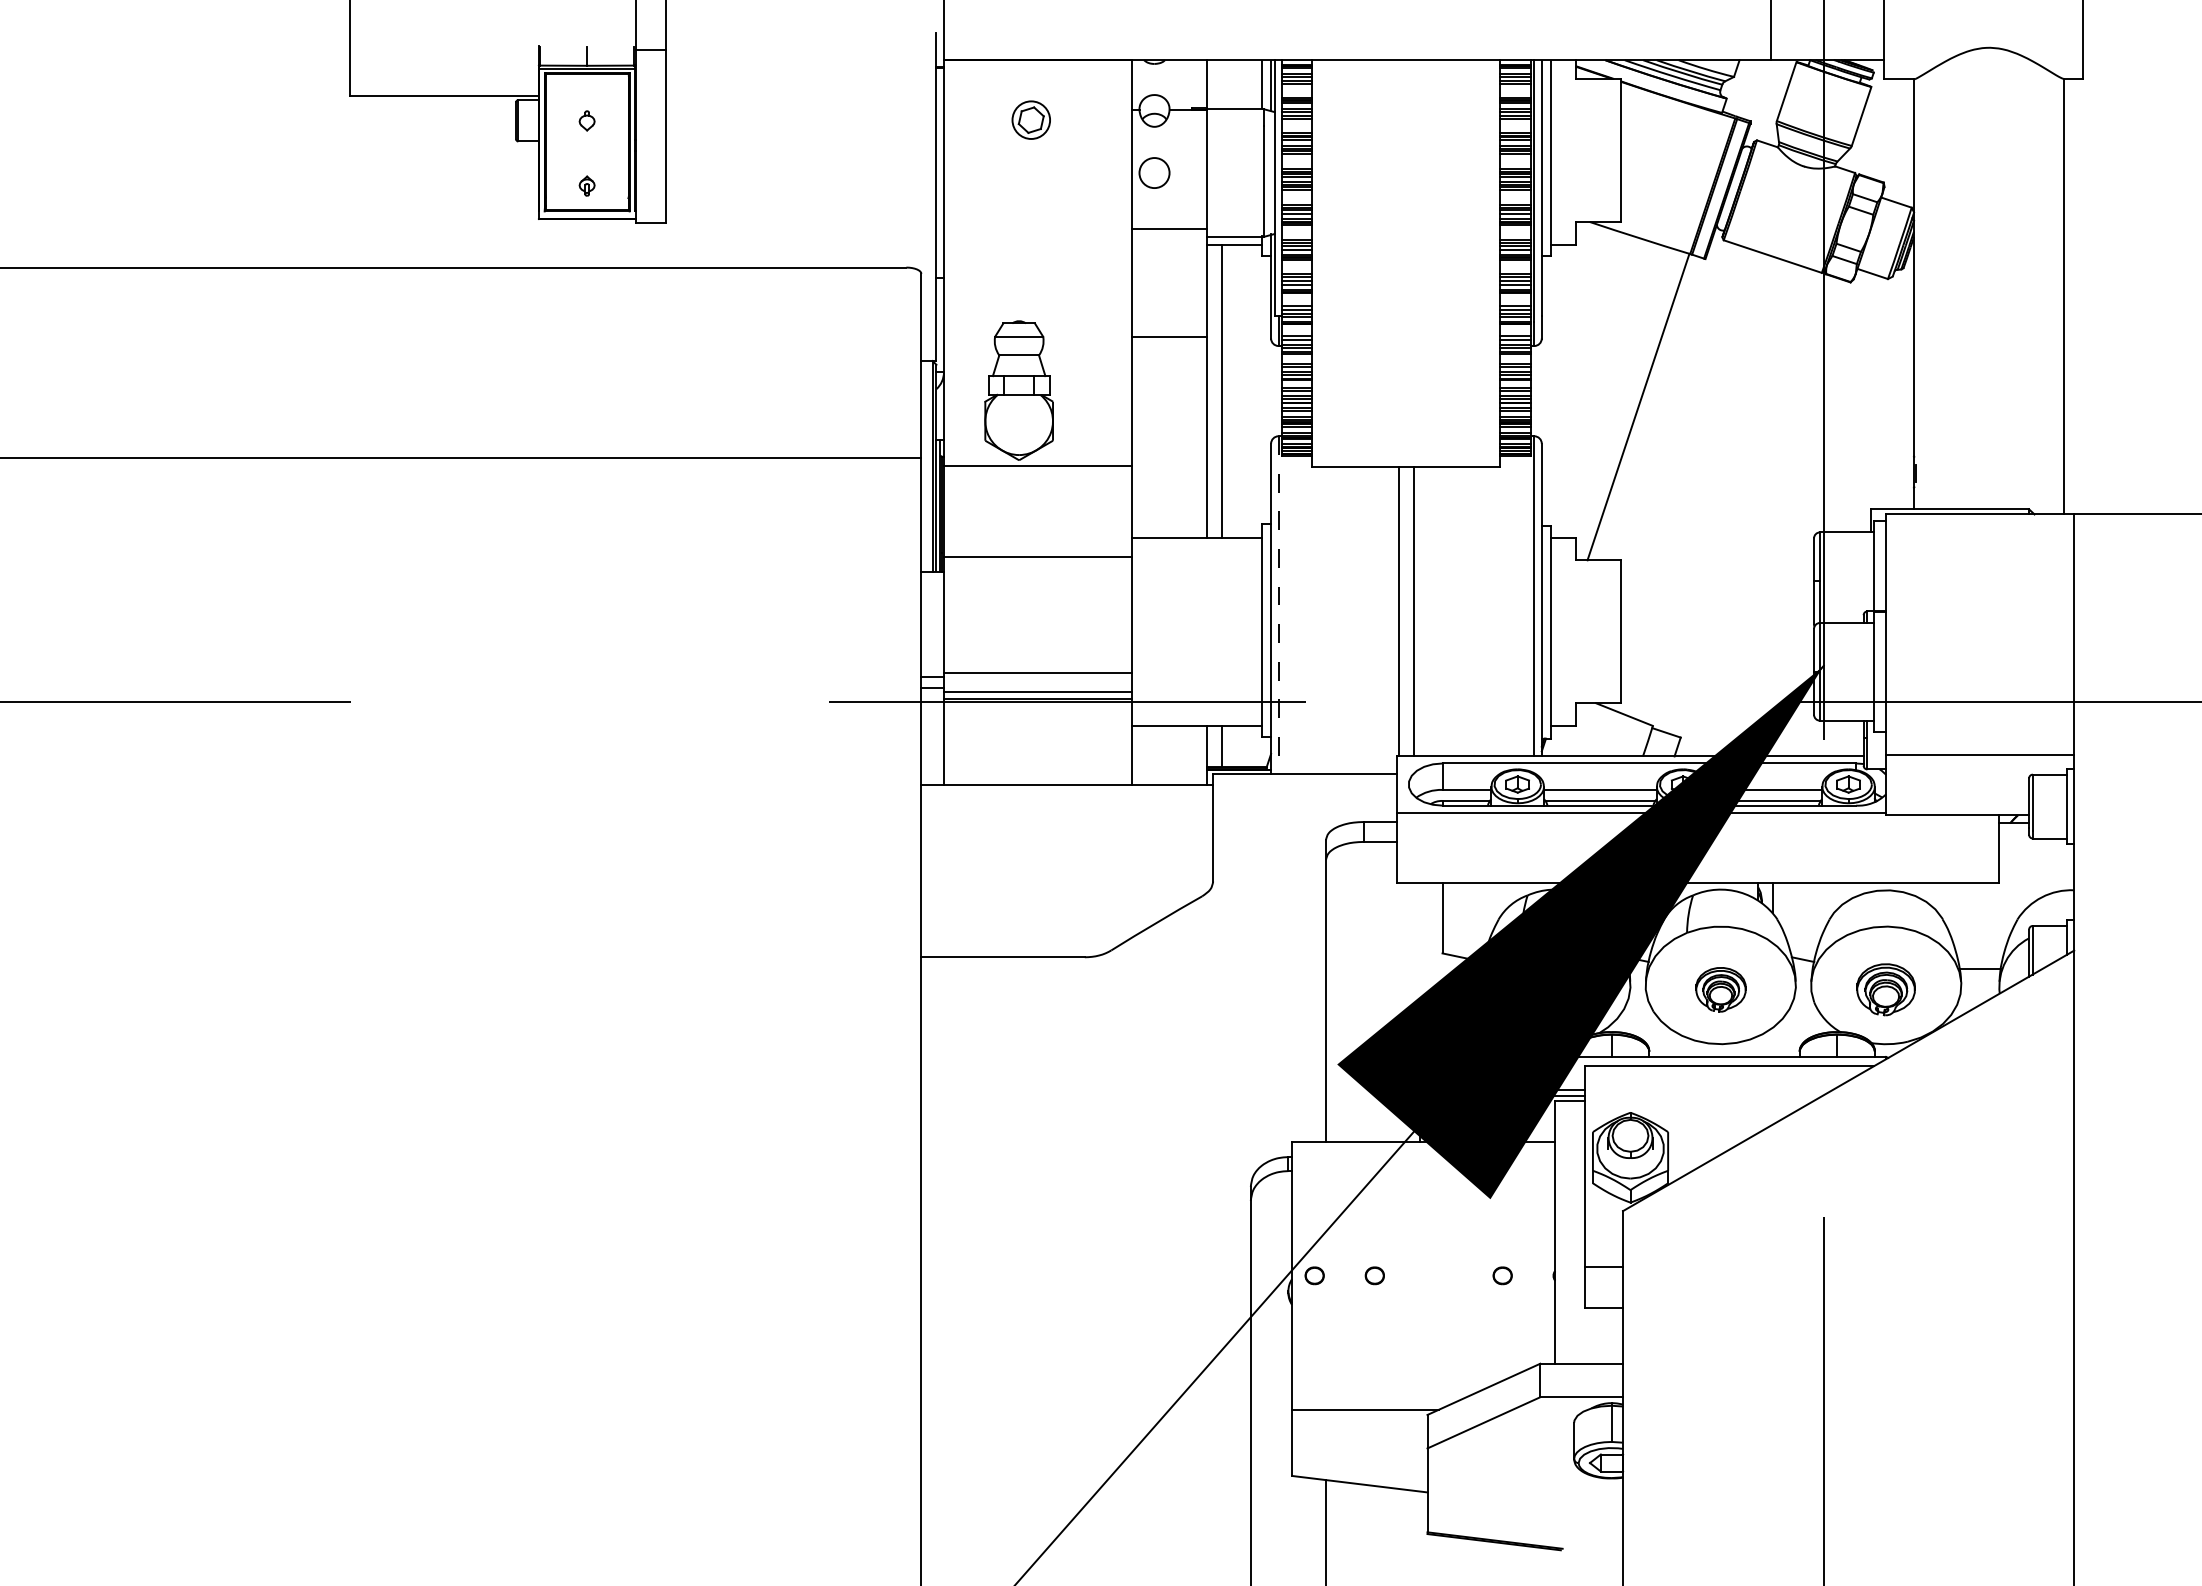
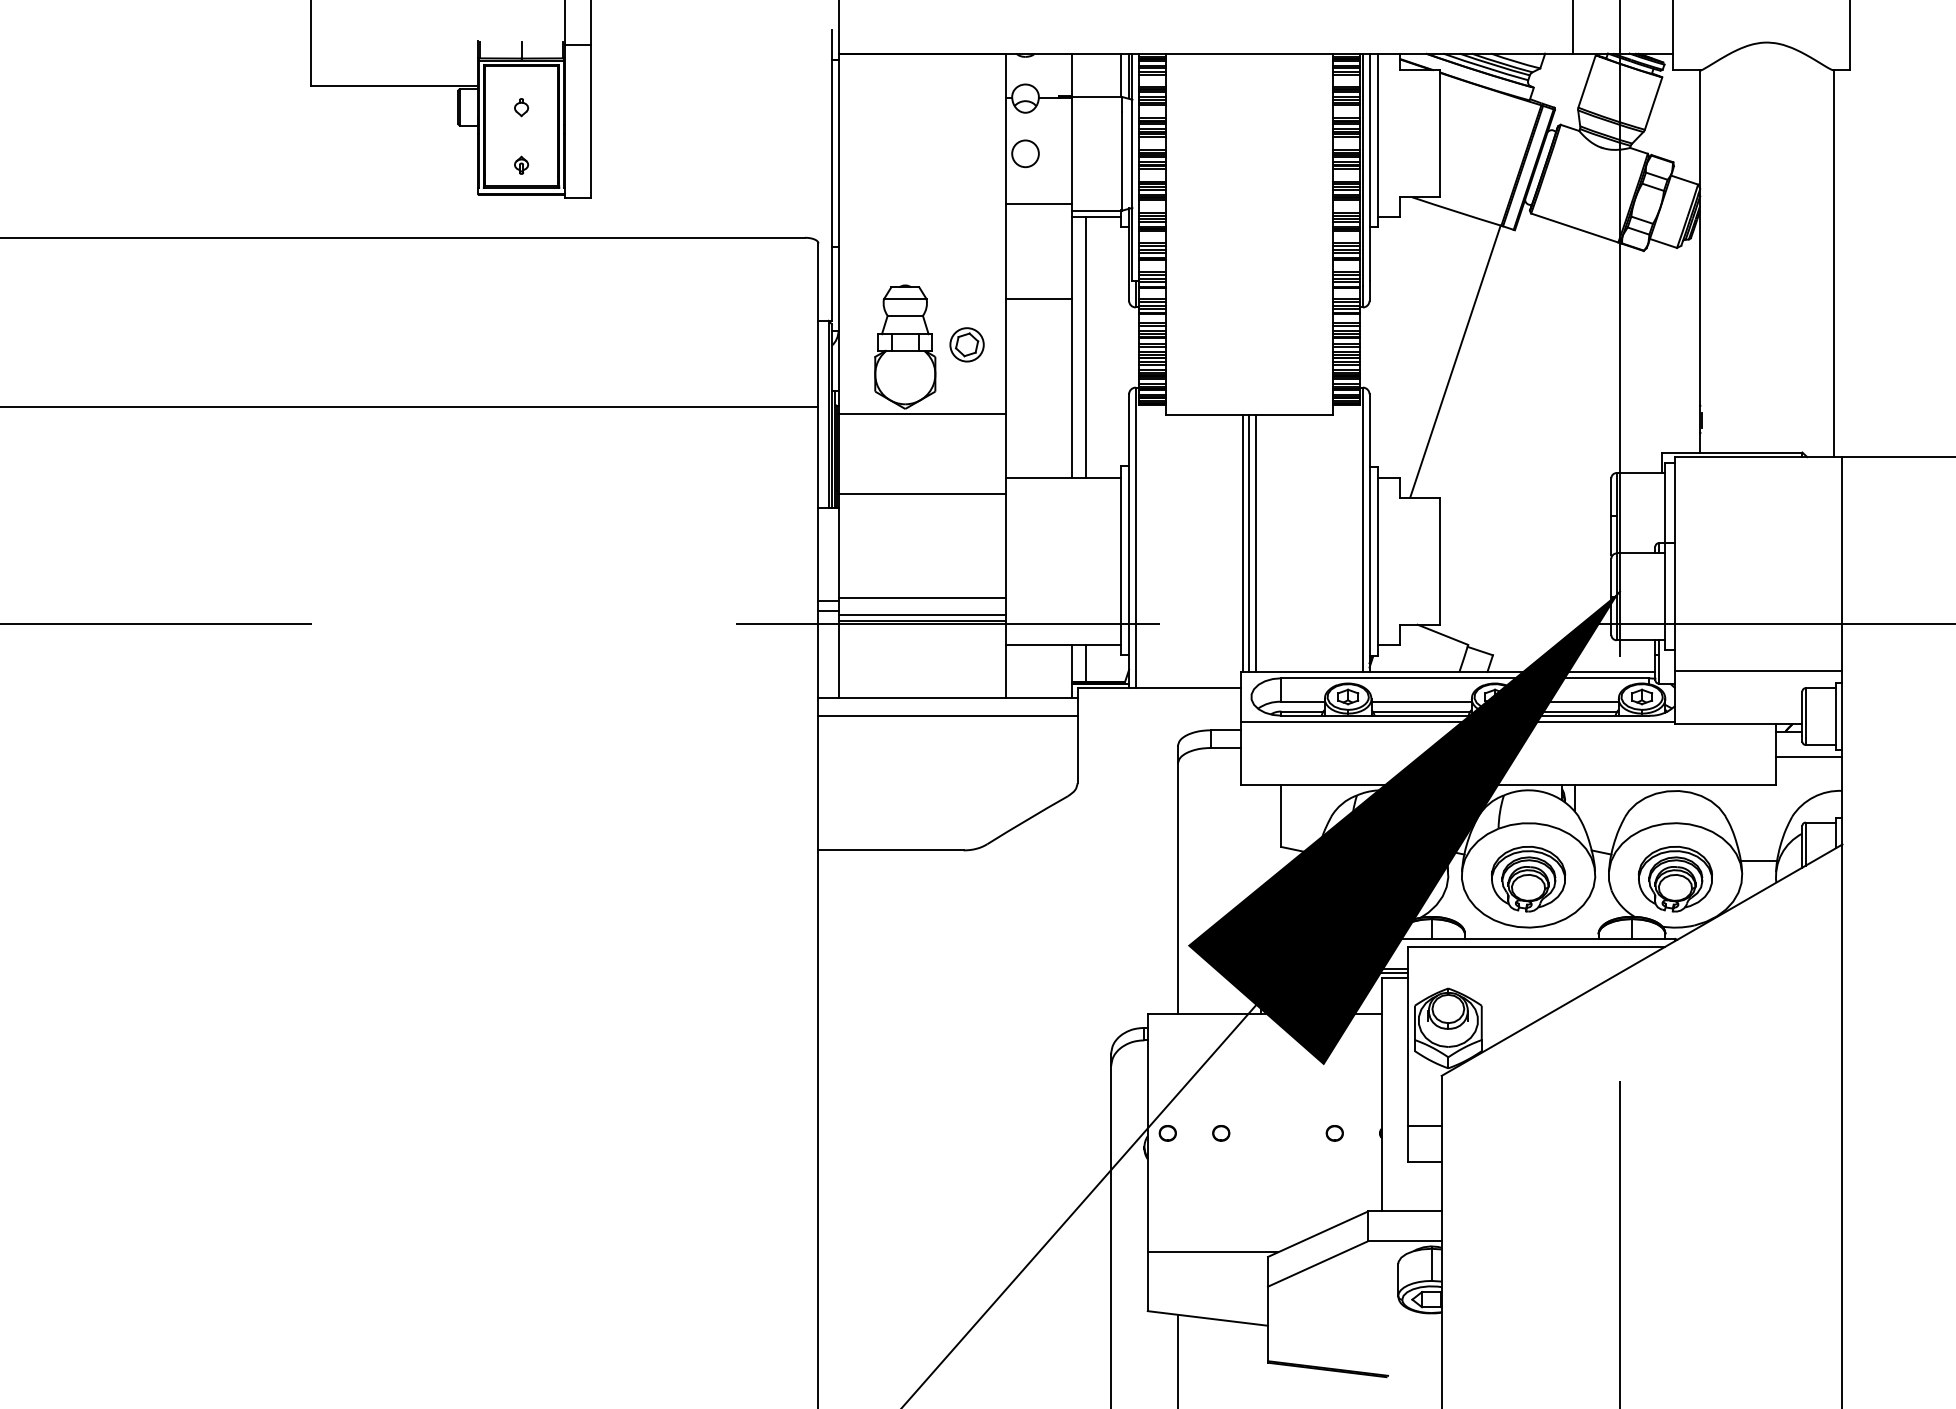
part: (1030, 119) -> (966, 344), moved
line: (1278, 606) -> (1135, 538), dashed -> solid
line: (1406, 611) -> (1249, 543), added
line: (1066, 805) -> (947, 715), added
line: (2035, 851) -> (1808, 756), added
part: (1720, 990) -> (1528, 879), size x1.67
part: (1885, 990) -> (1674, 879), size x1.43

